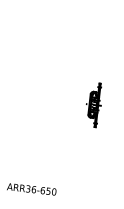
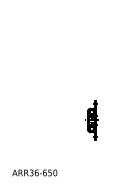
part: (93, 104) -> (91, 120), moved

